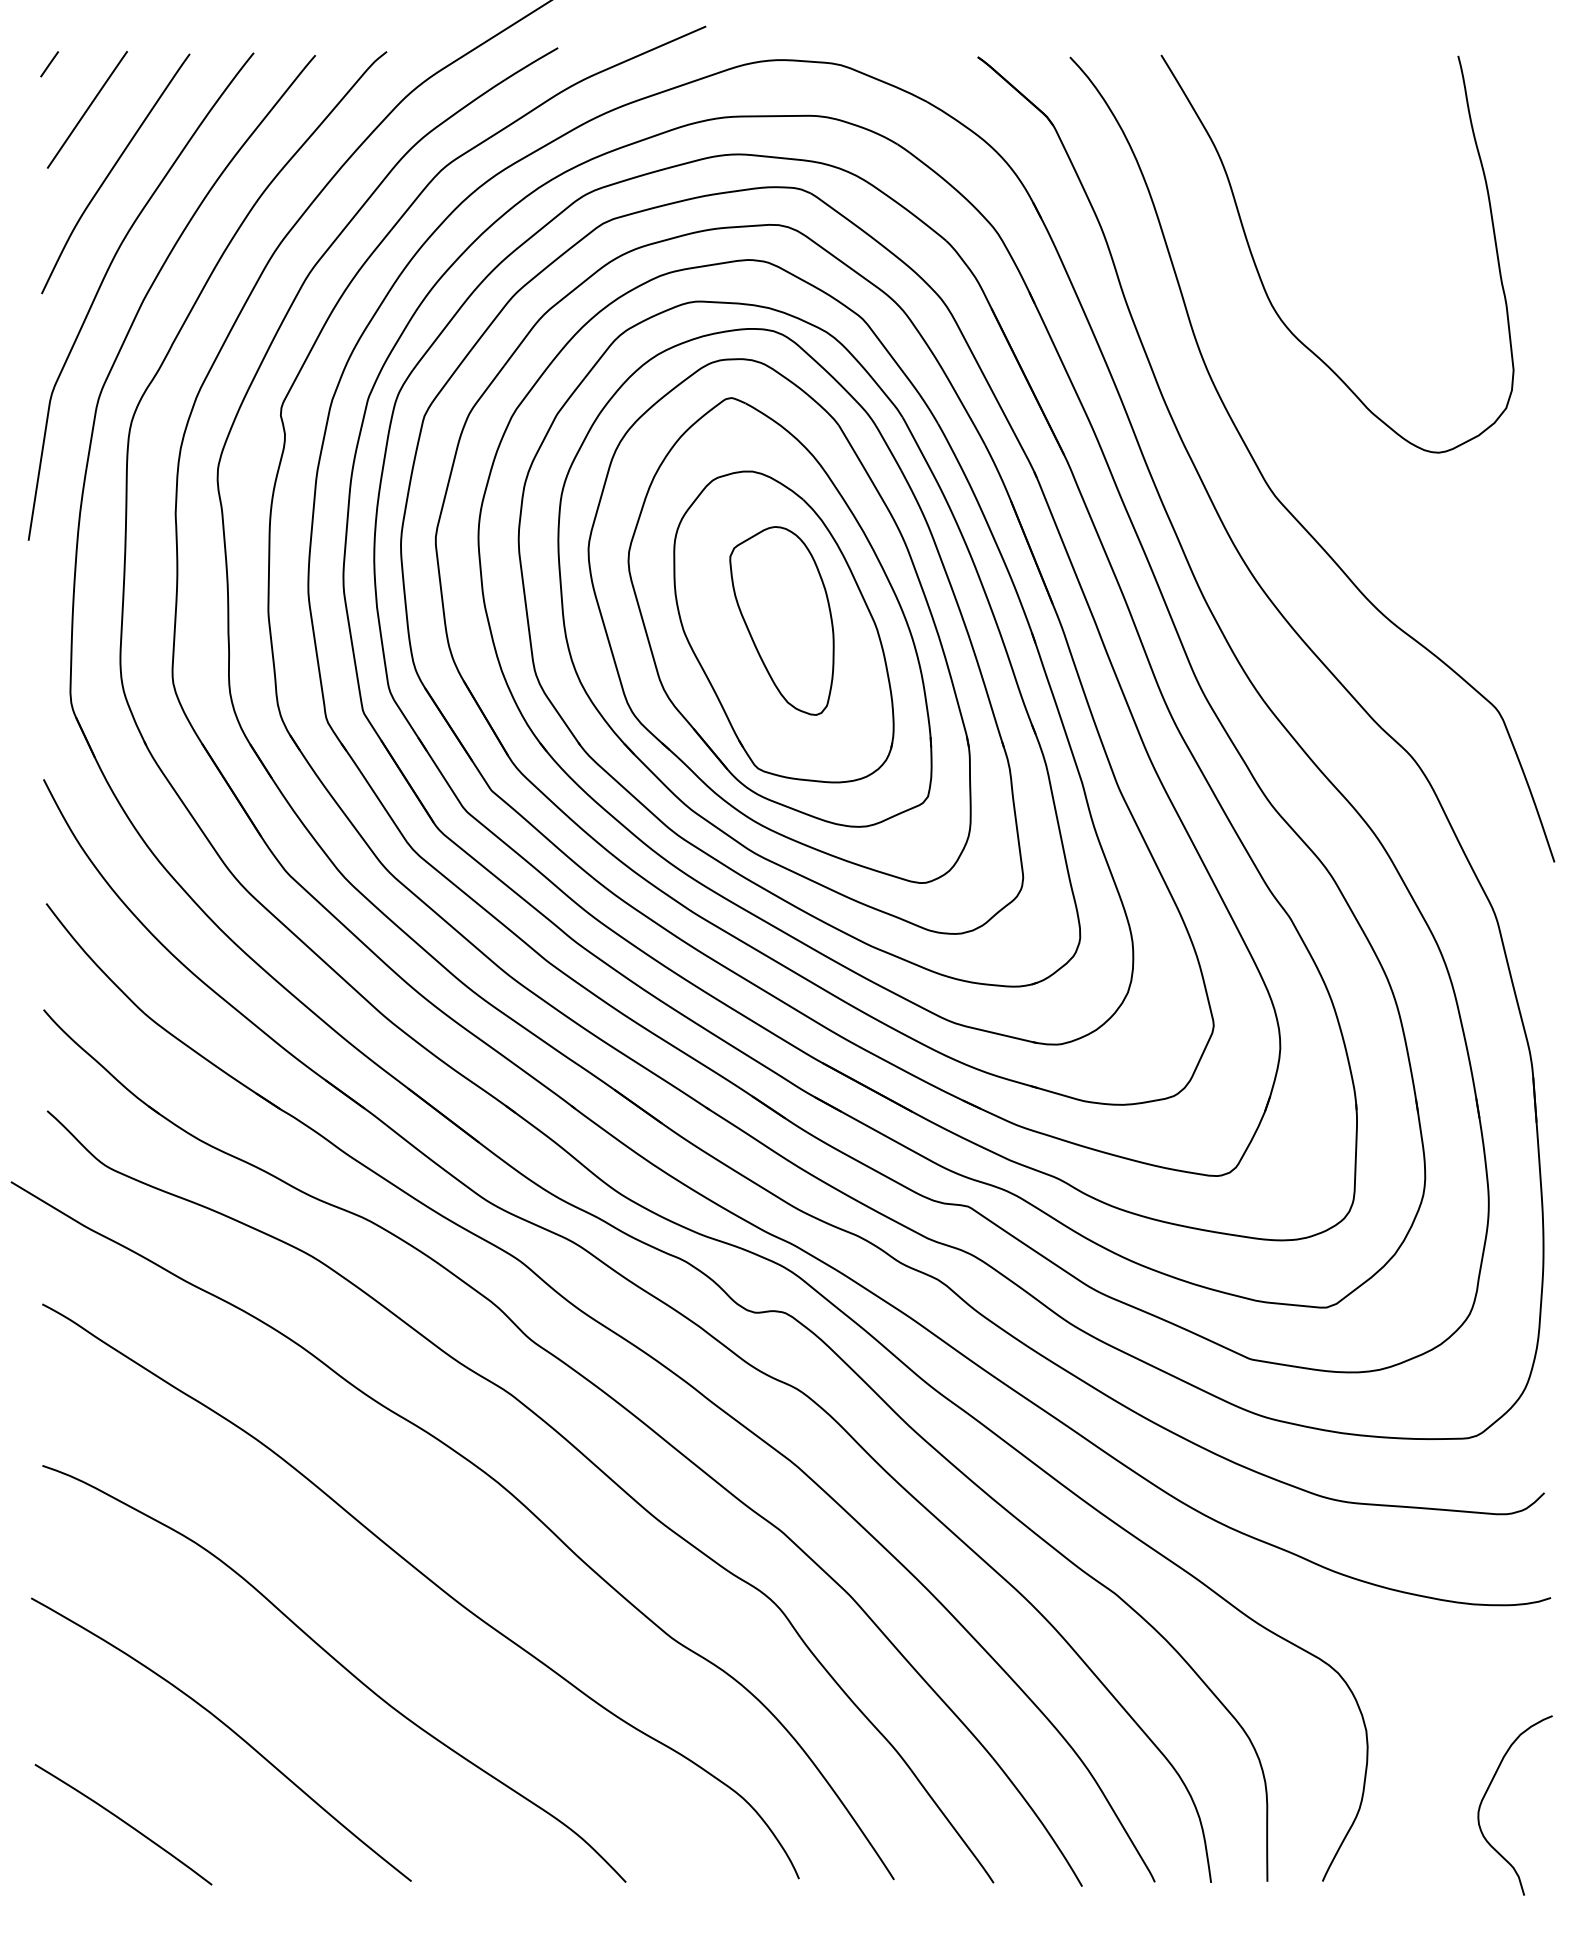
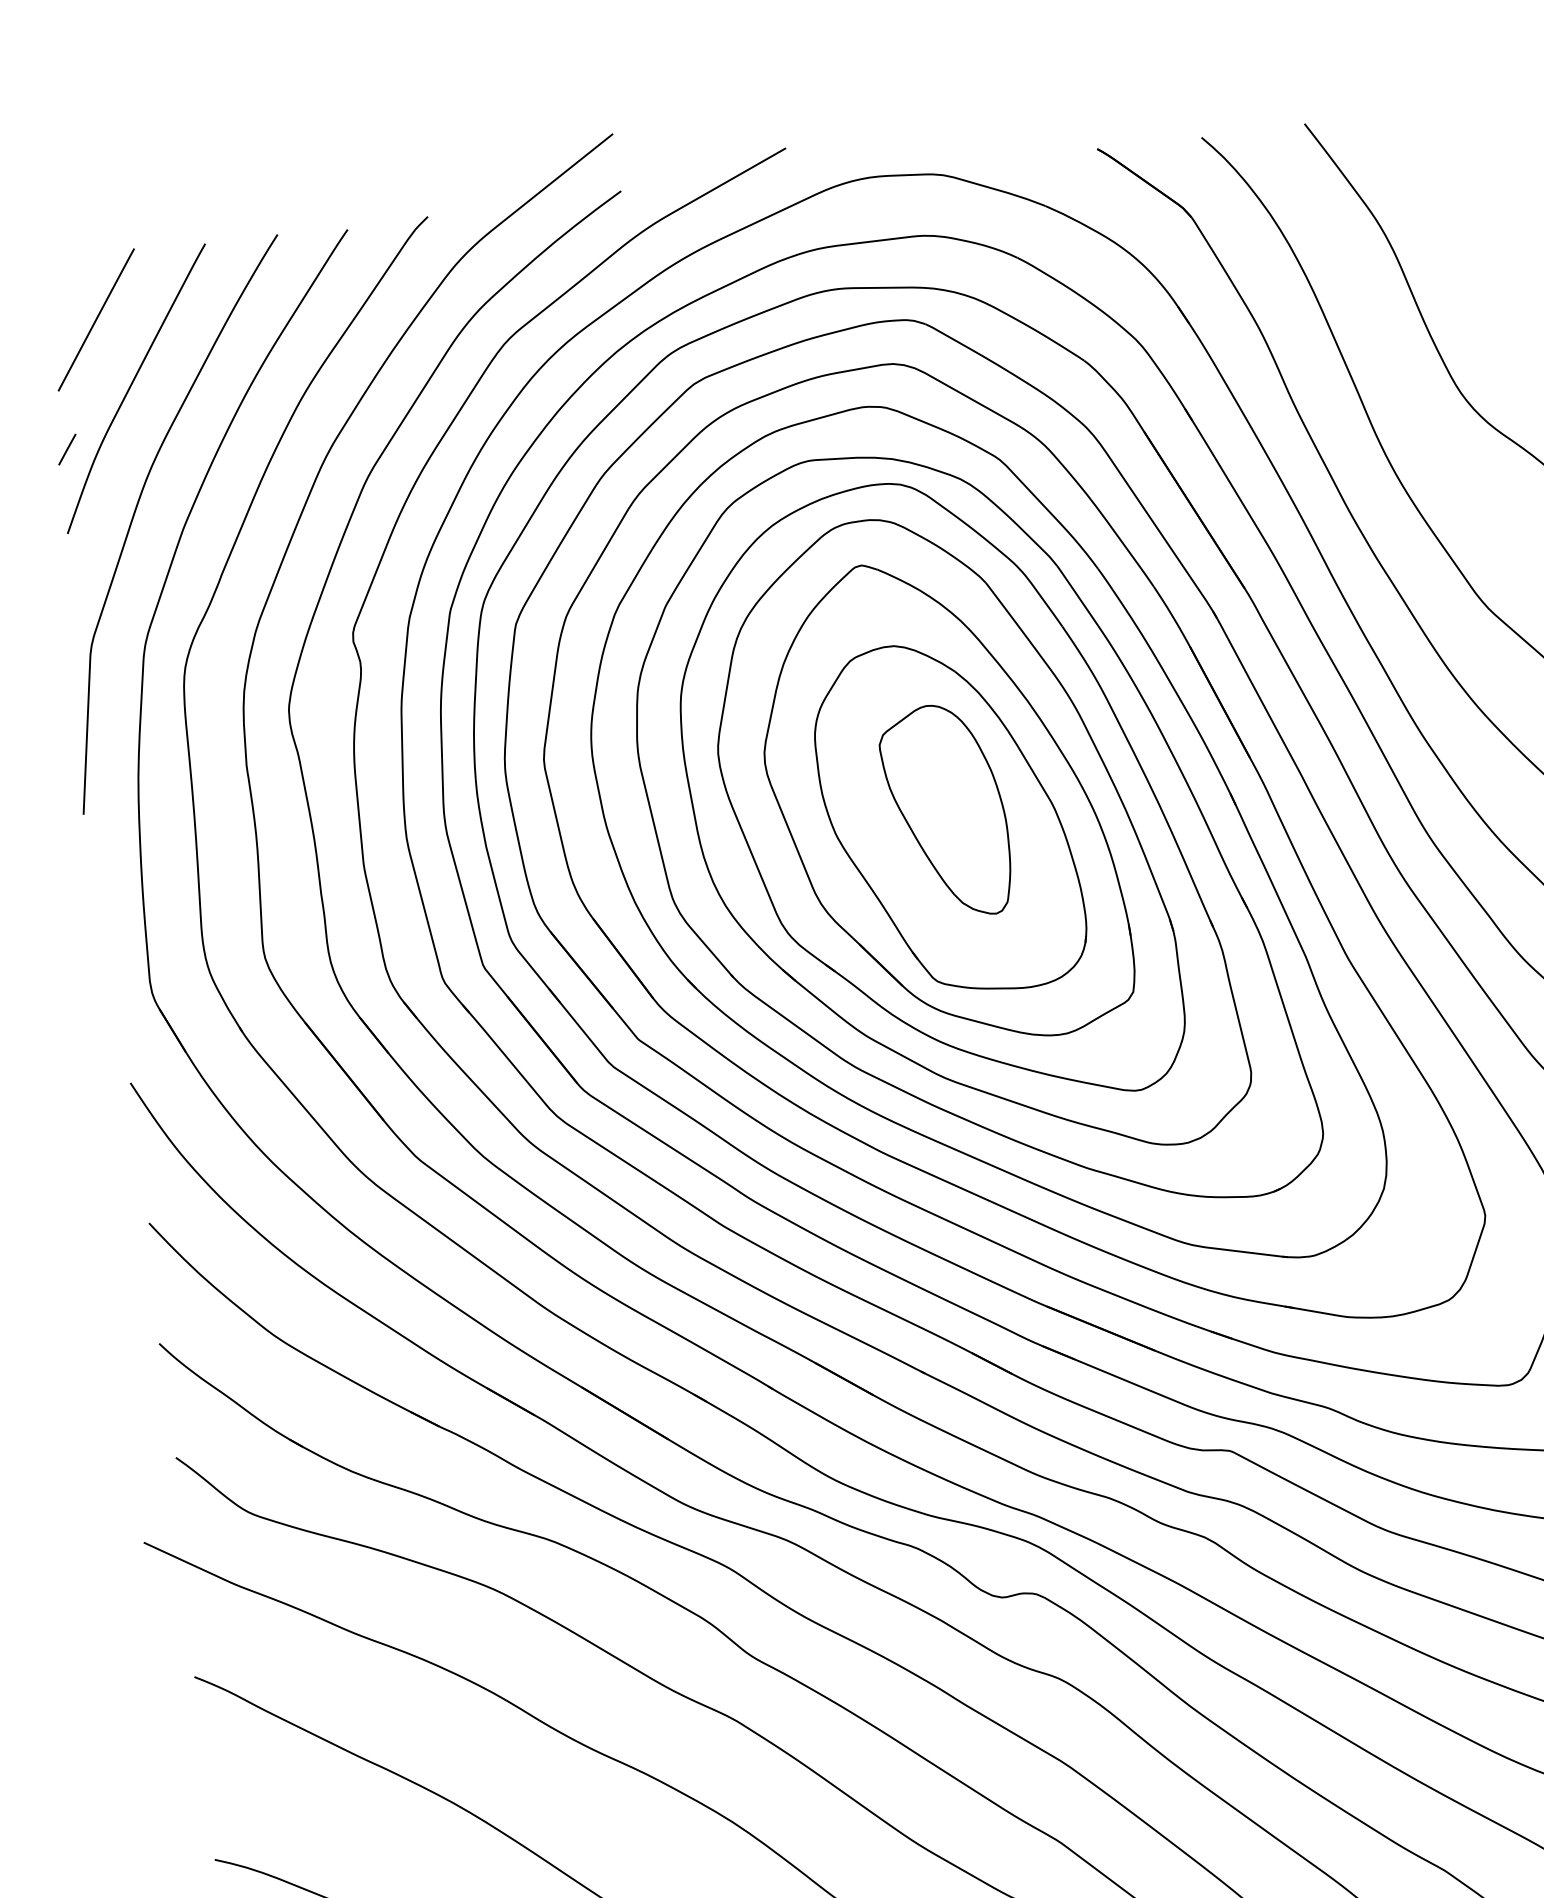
line: (49, 64) -> (67, 449), moved

